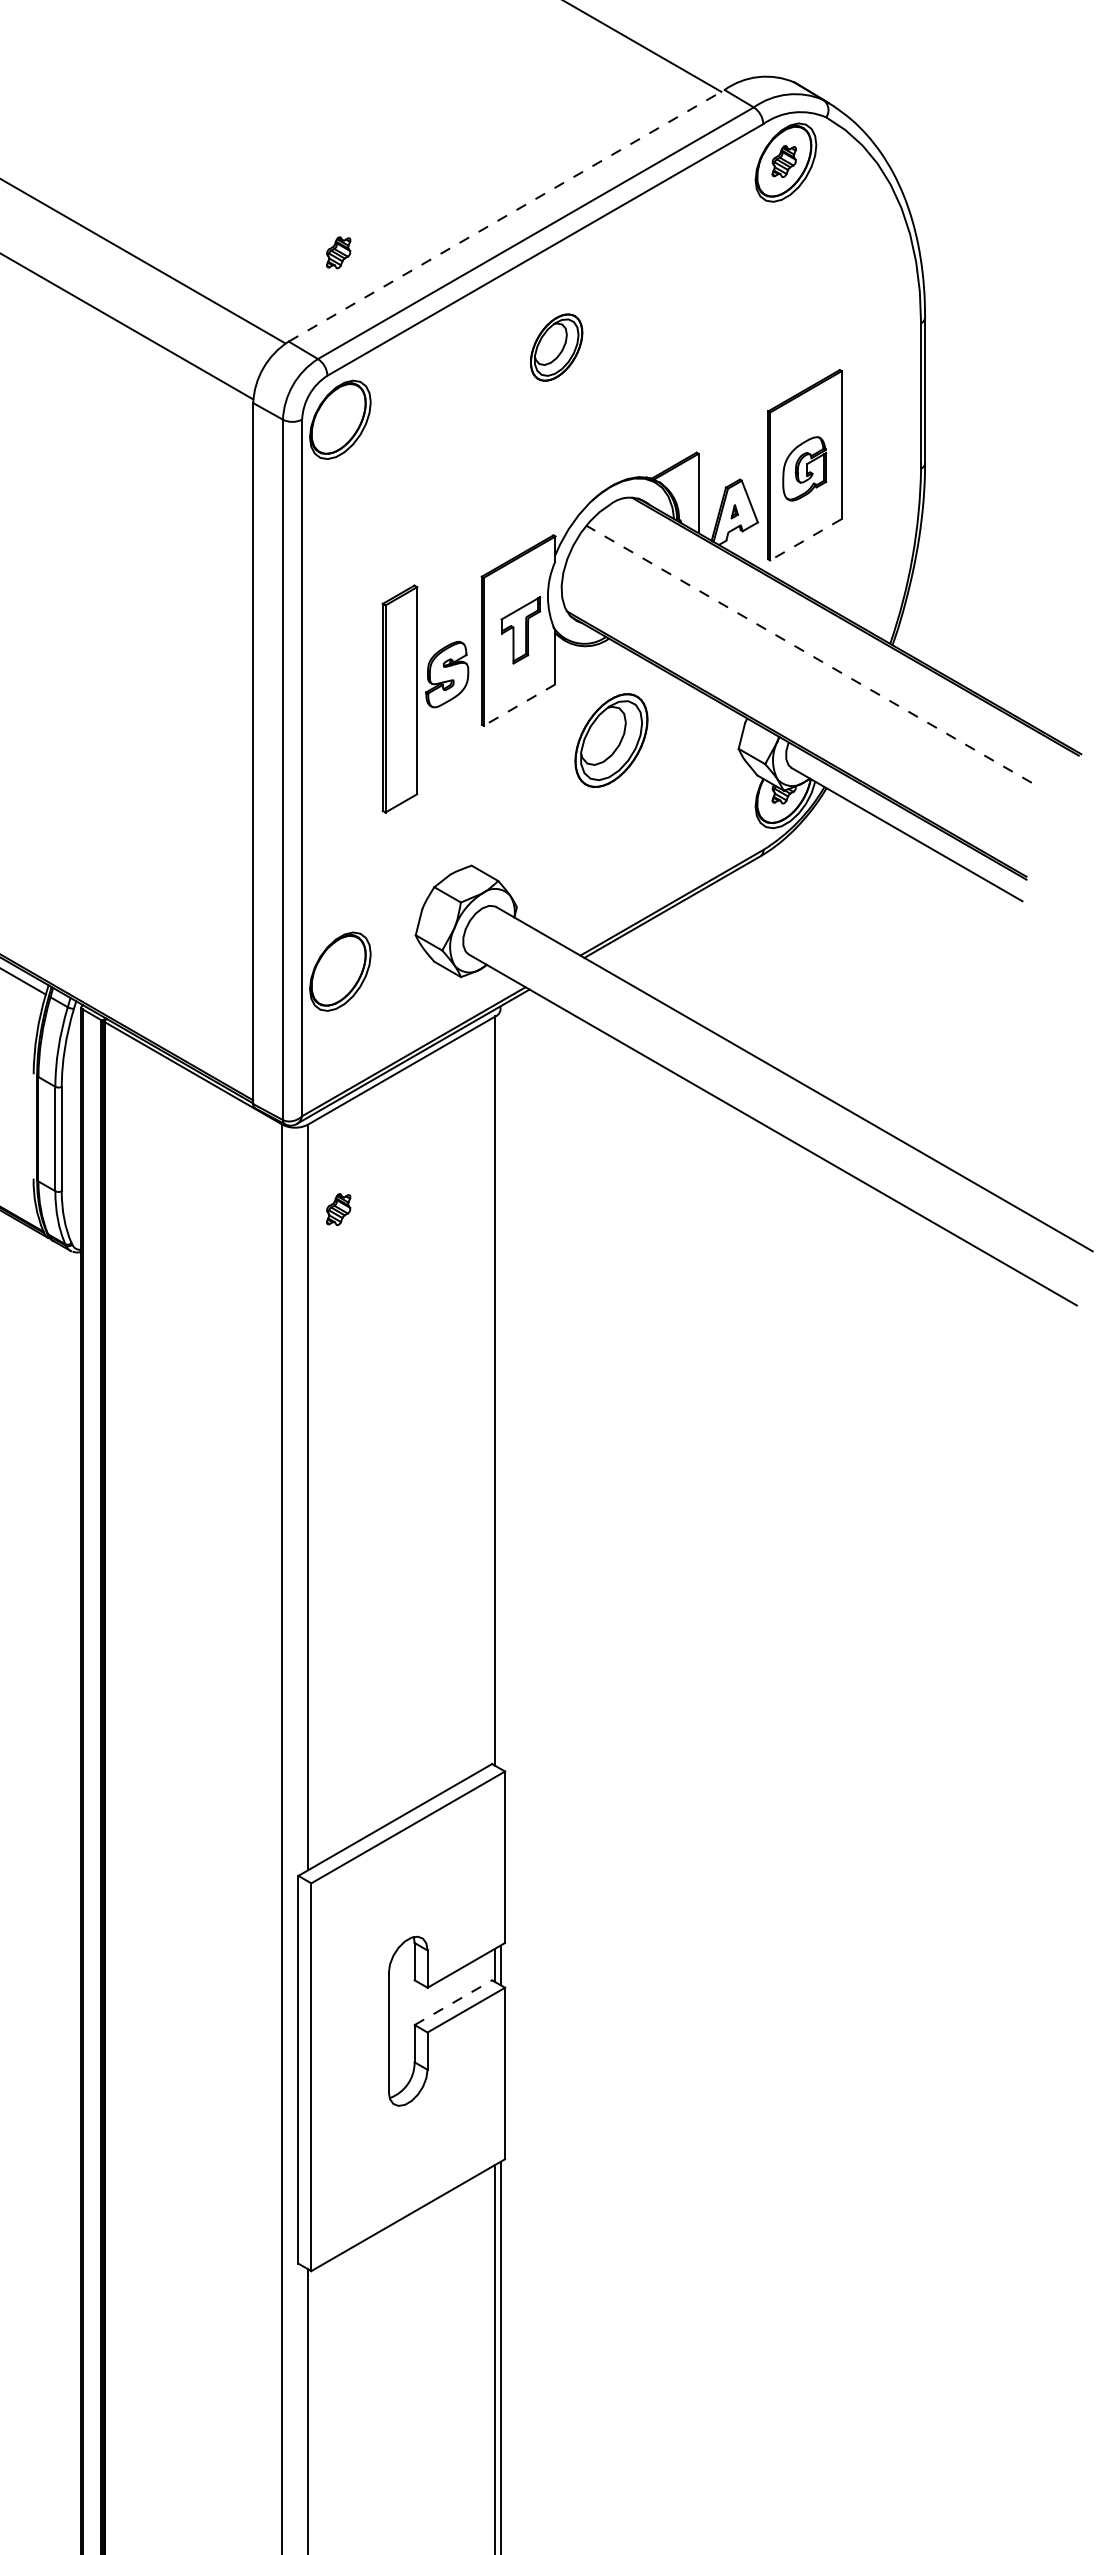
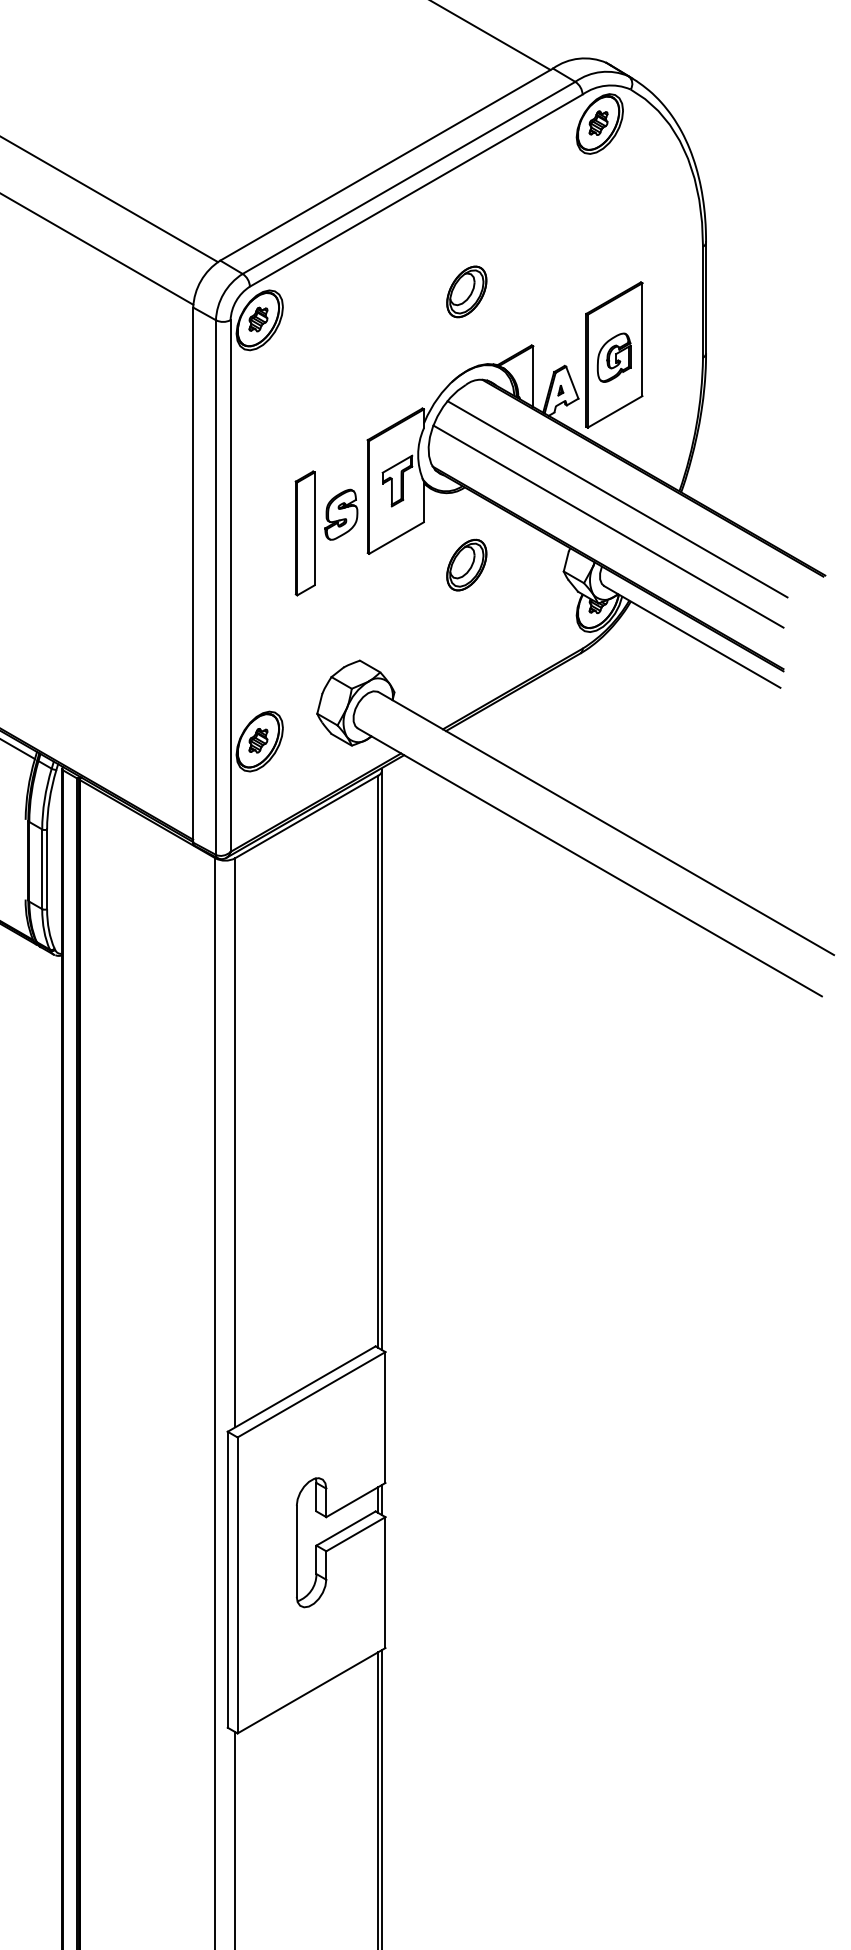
line: (506, 215) -> (386, 164), dashed -> solid
part: (338, 252) -> (258, 319), moved
part: (556, 347) -> (466, 291), moved
line: (805, 540) -> (614, 412), dashed -> solid
line: (808, 654) -> (617, 499), dashed -> solid
line: (796, 689) -> (607, 526), added
part: (399, 698) -> (304, 533), size x0.71
line: (519, 705) -> (396, 538), dashed -> solid
part: (611, 740) -> (466, 565), size x0.71
part: (338, 1209) -> (258, 740), moved
line: (500, 1389) -> (381, 1060), added
line: (453, 2002) -> (346, 1528), dashed -> solid

